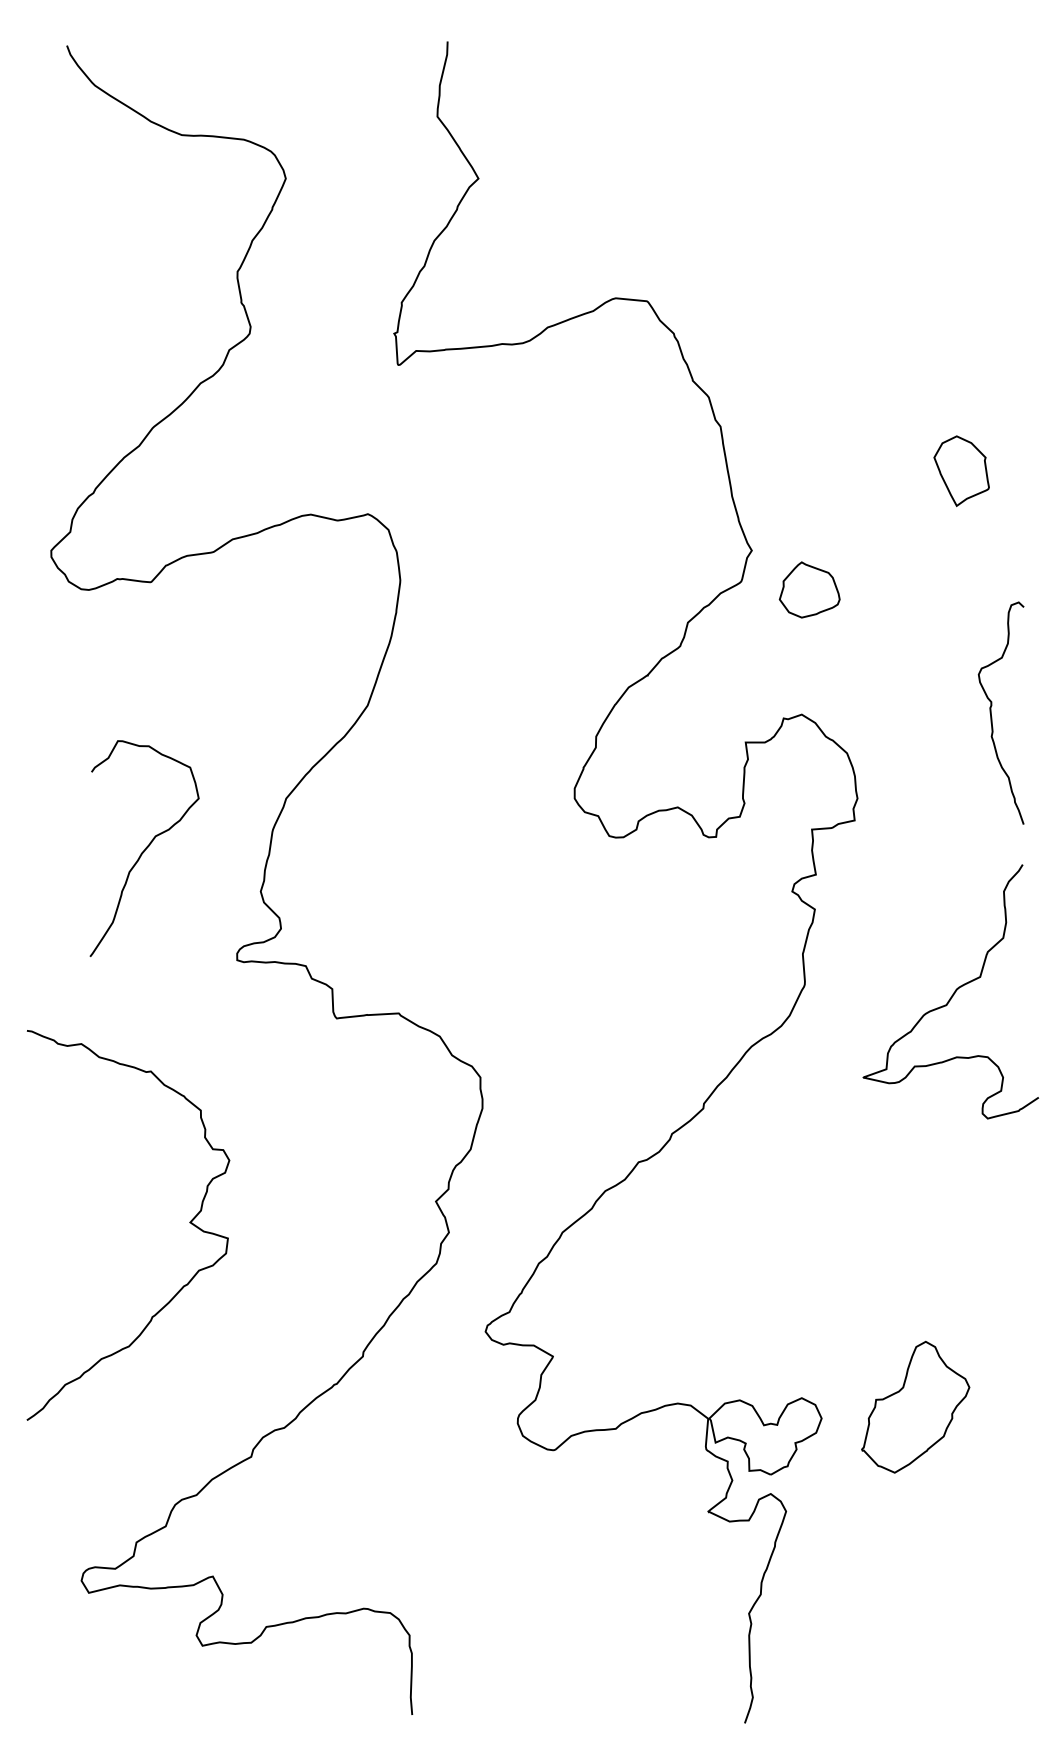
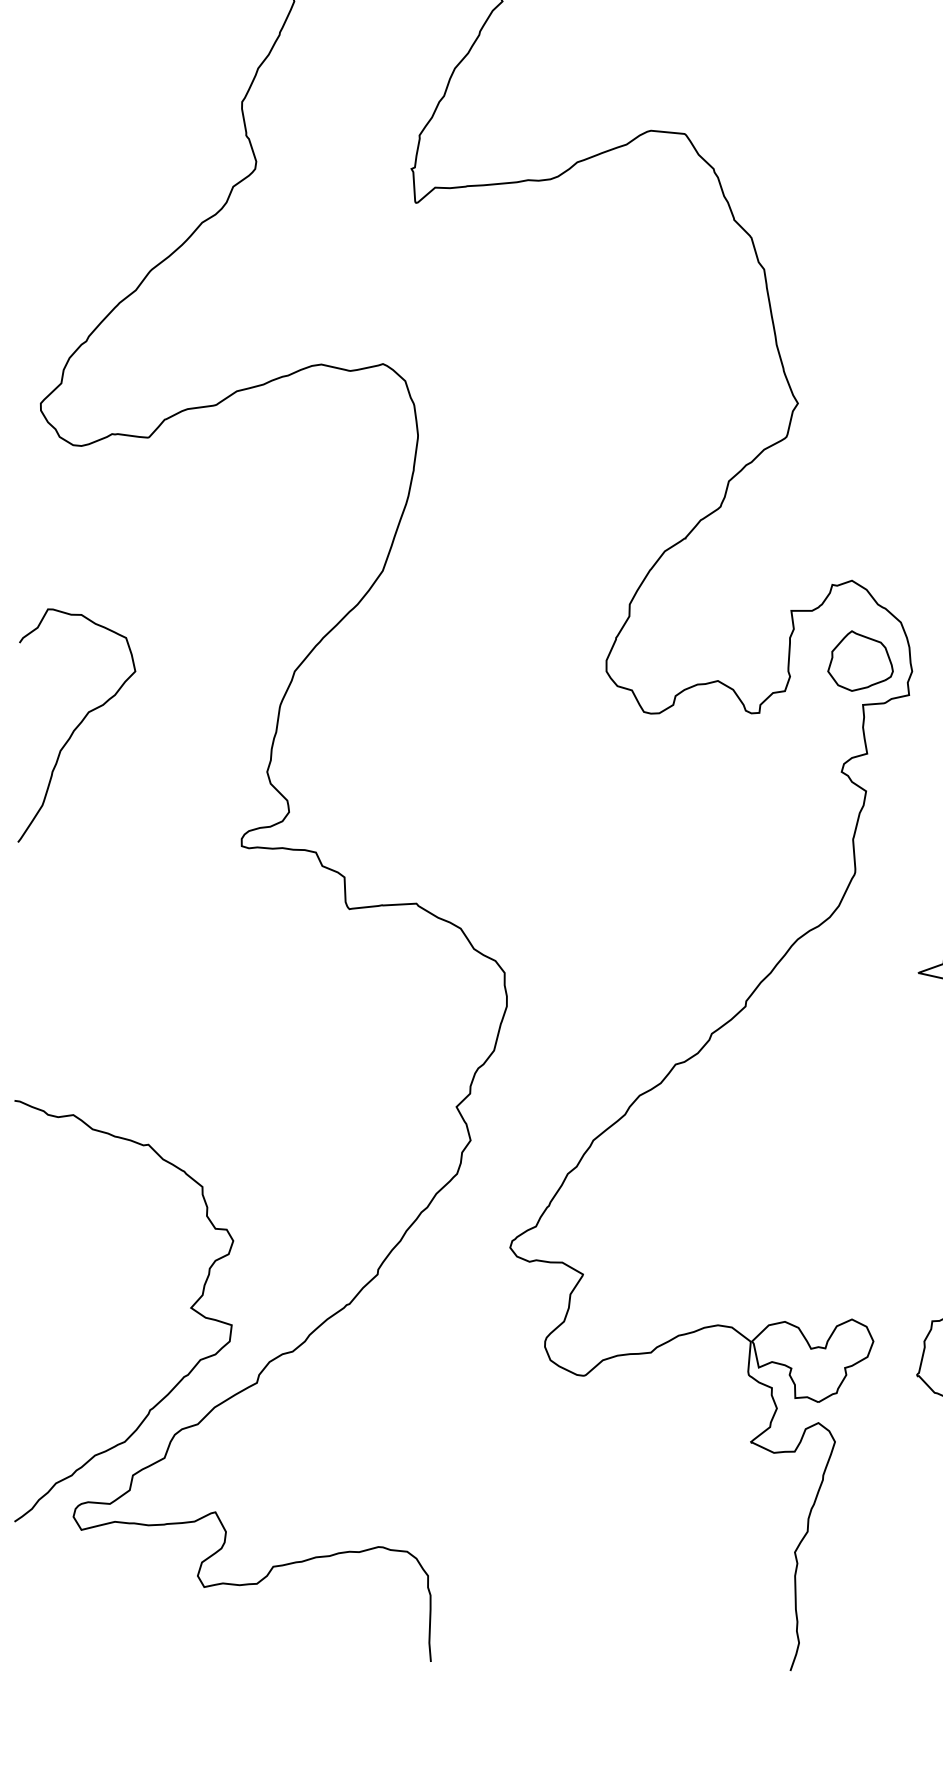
part: (809, 589) -> (860, 660), moved
curve: (145, 848) -> (77, 725), moved
curve: (189, 1222) -> (190, 1307), moved

